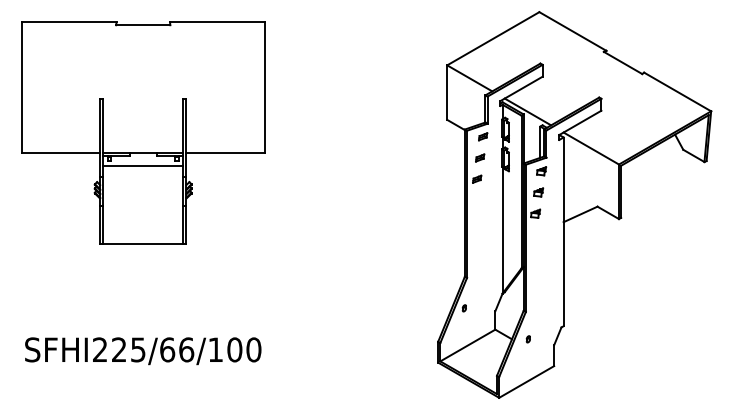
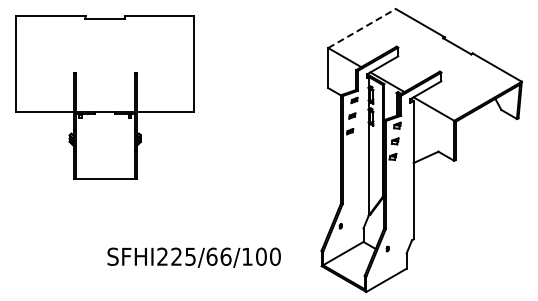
line: (493, 38) -> (362, 28), solid -> dashed
line: (142, 165) -> (104, 121), removed
text: (142, 350) -> (193, 257), moved

